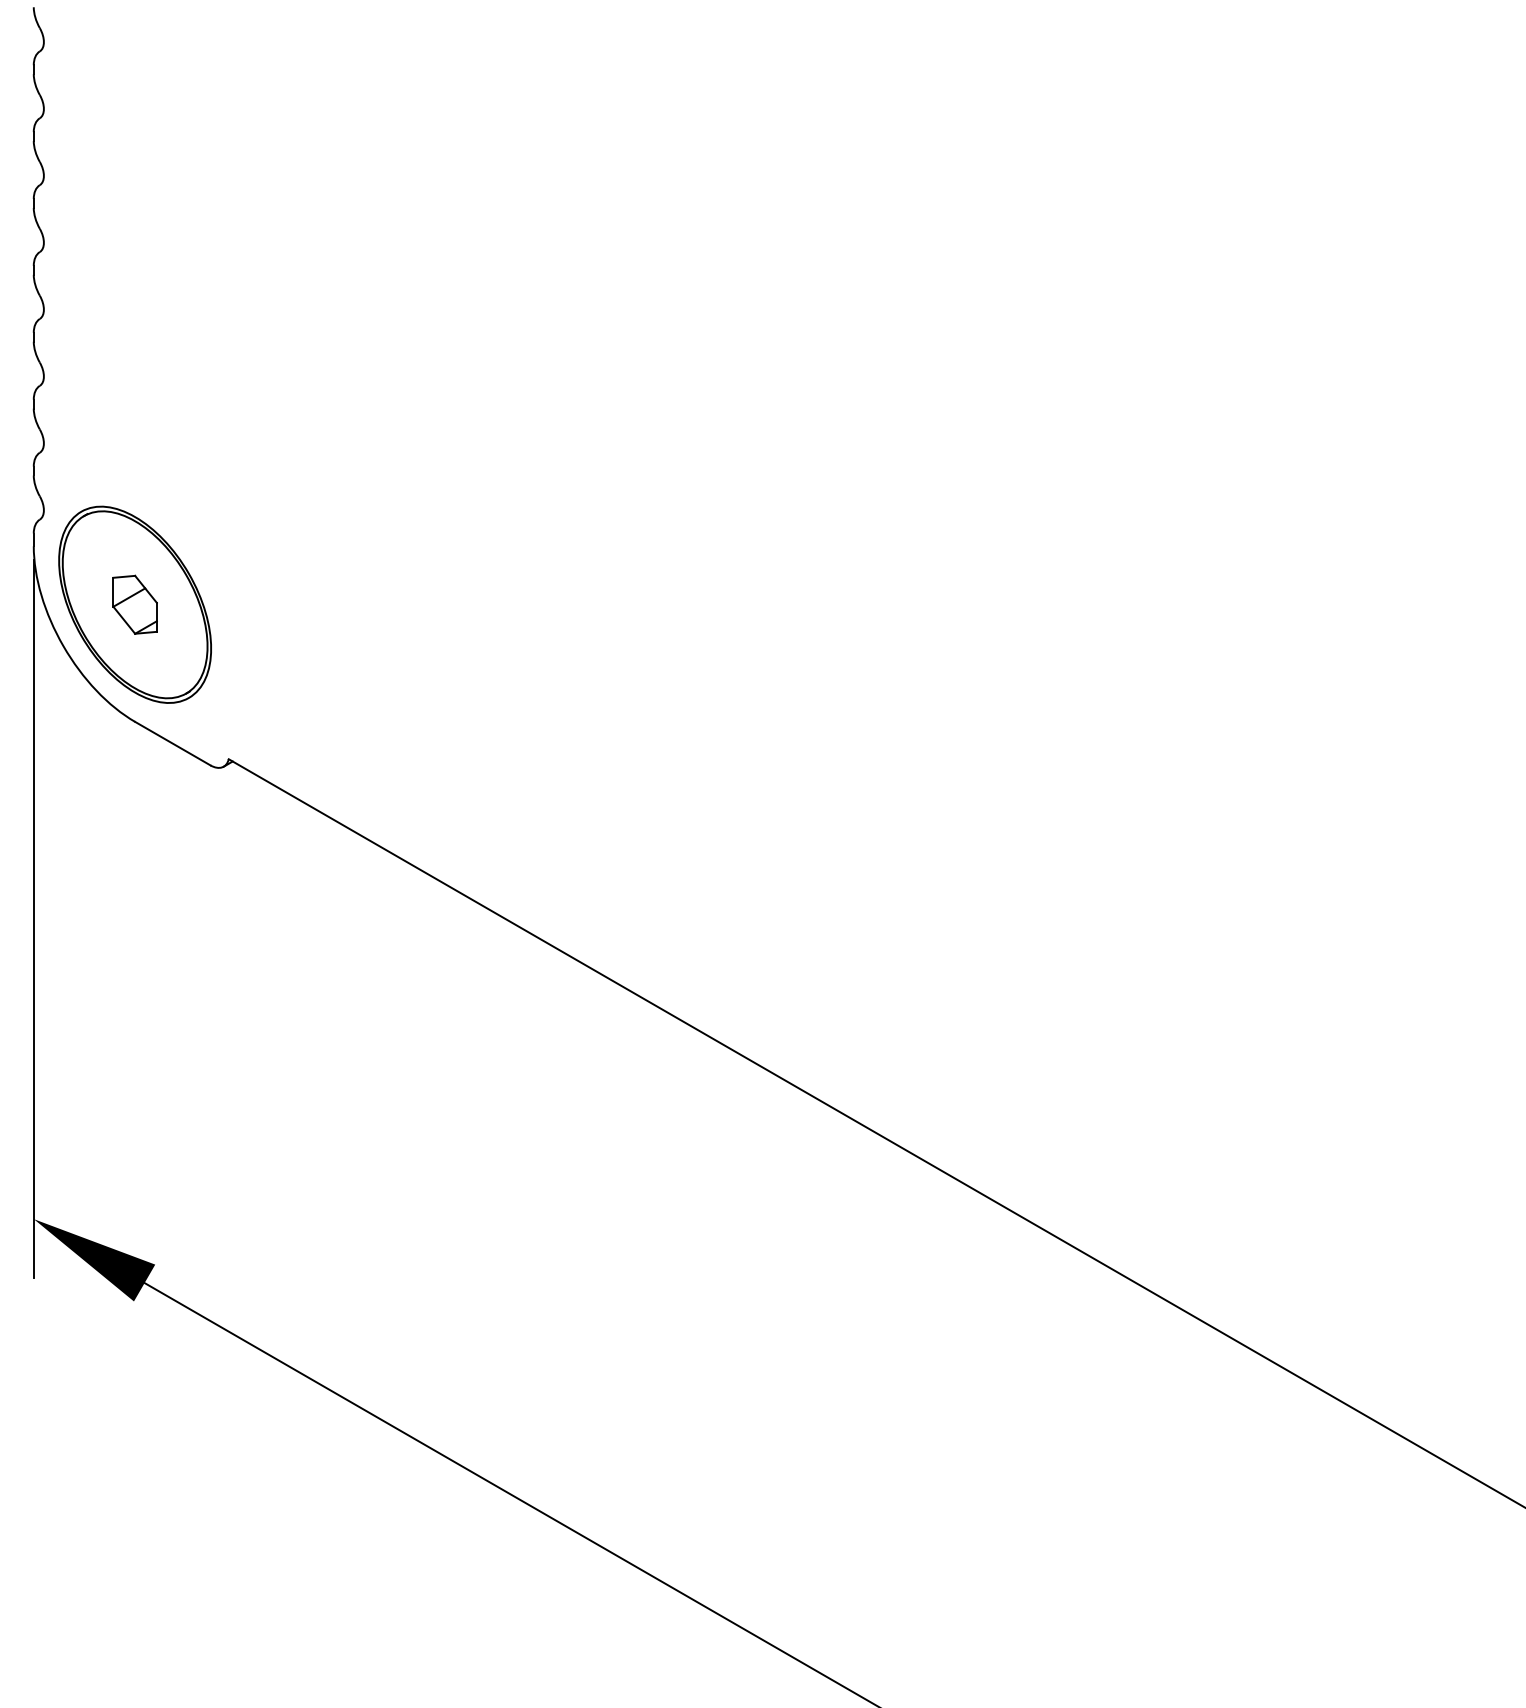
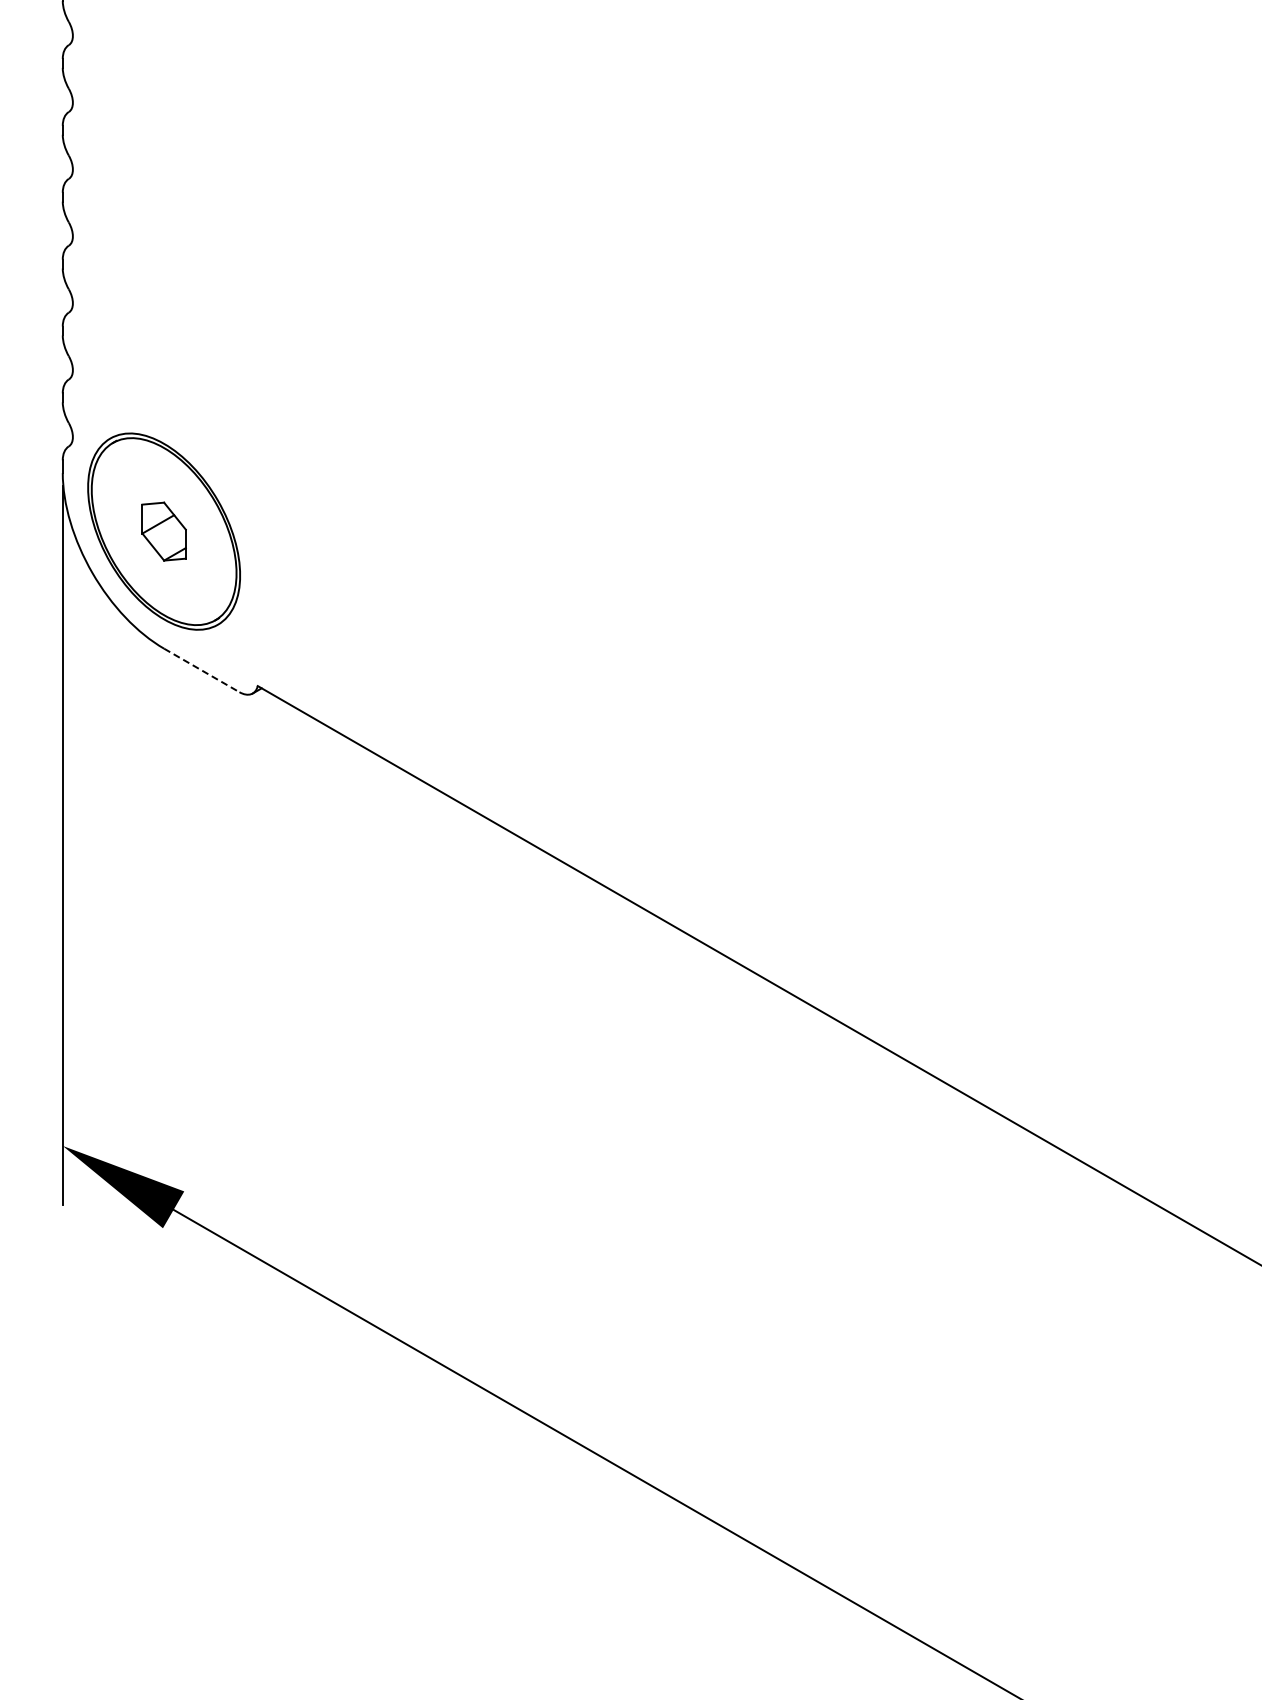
line: (173, 743) -> (202, 670), solid -> dashed

